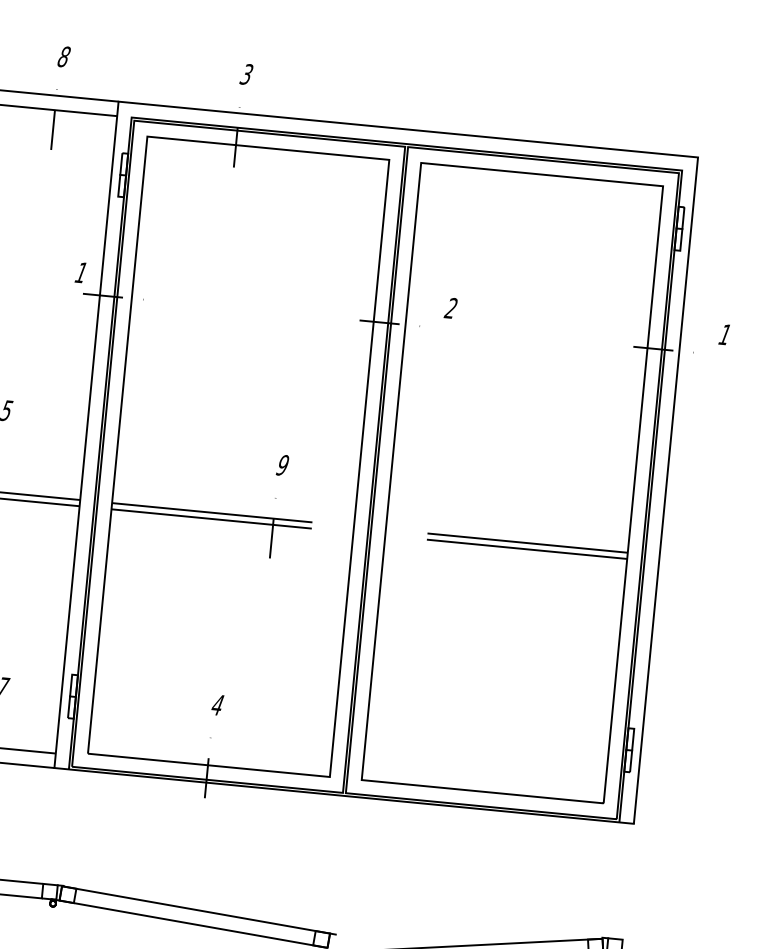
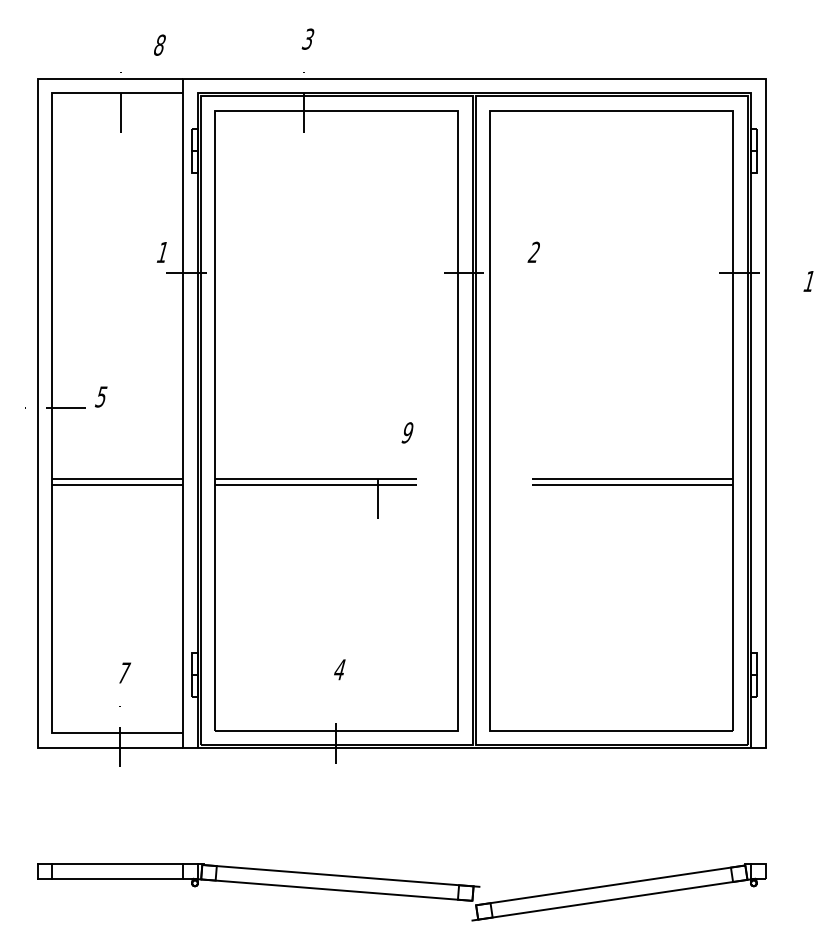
text: (63, 56) -> (159, 44), moved
text: (724, 334) -> (808, 281), moved
text: (282, 465) -> (407, 432), moved

